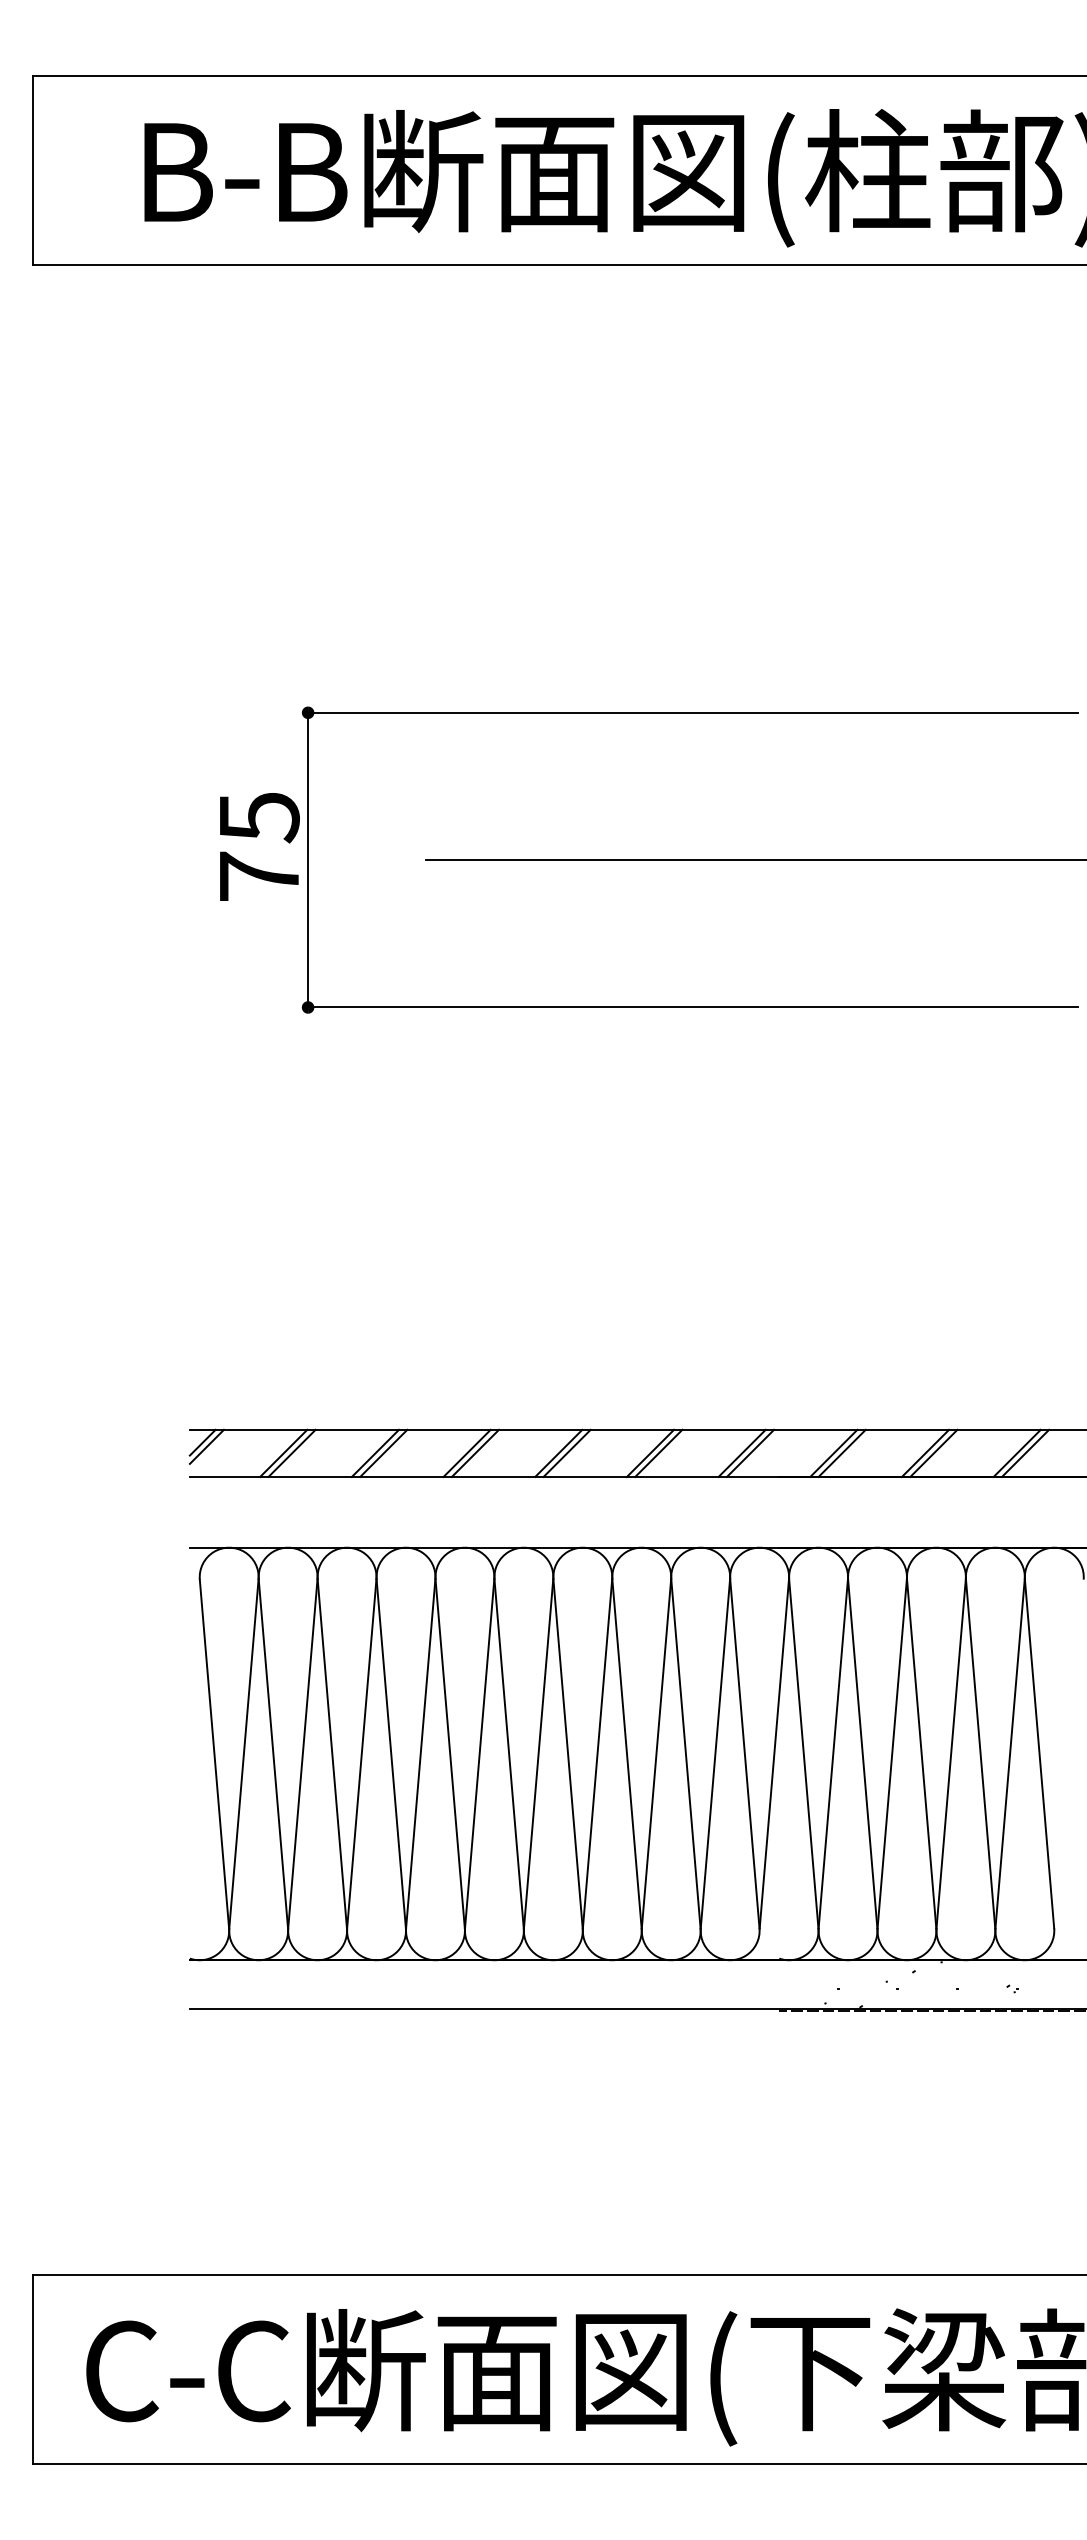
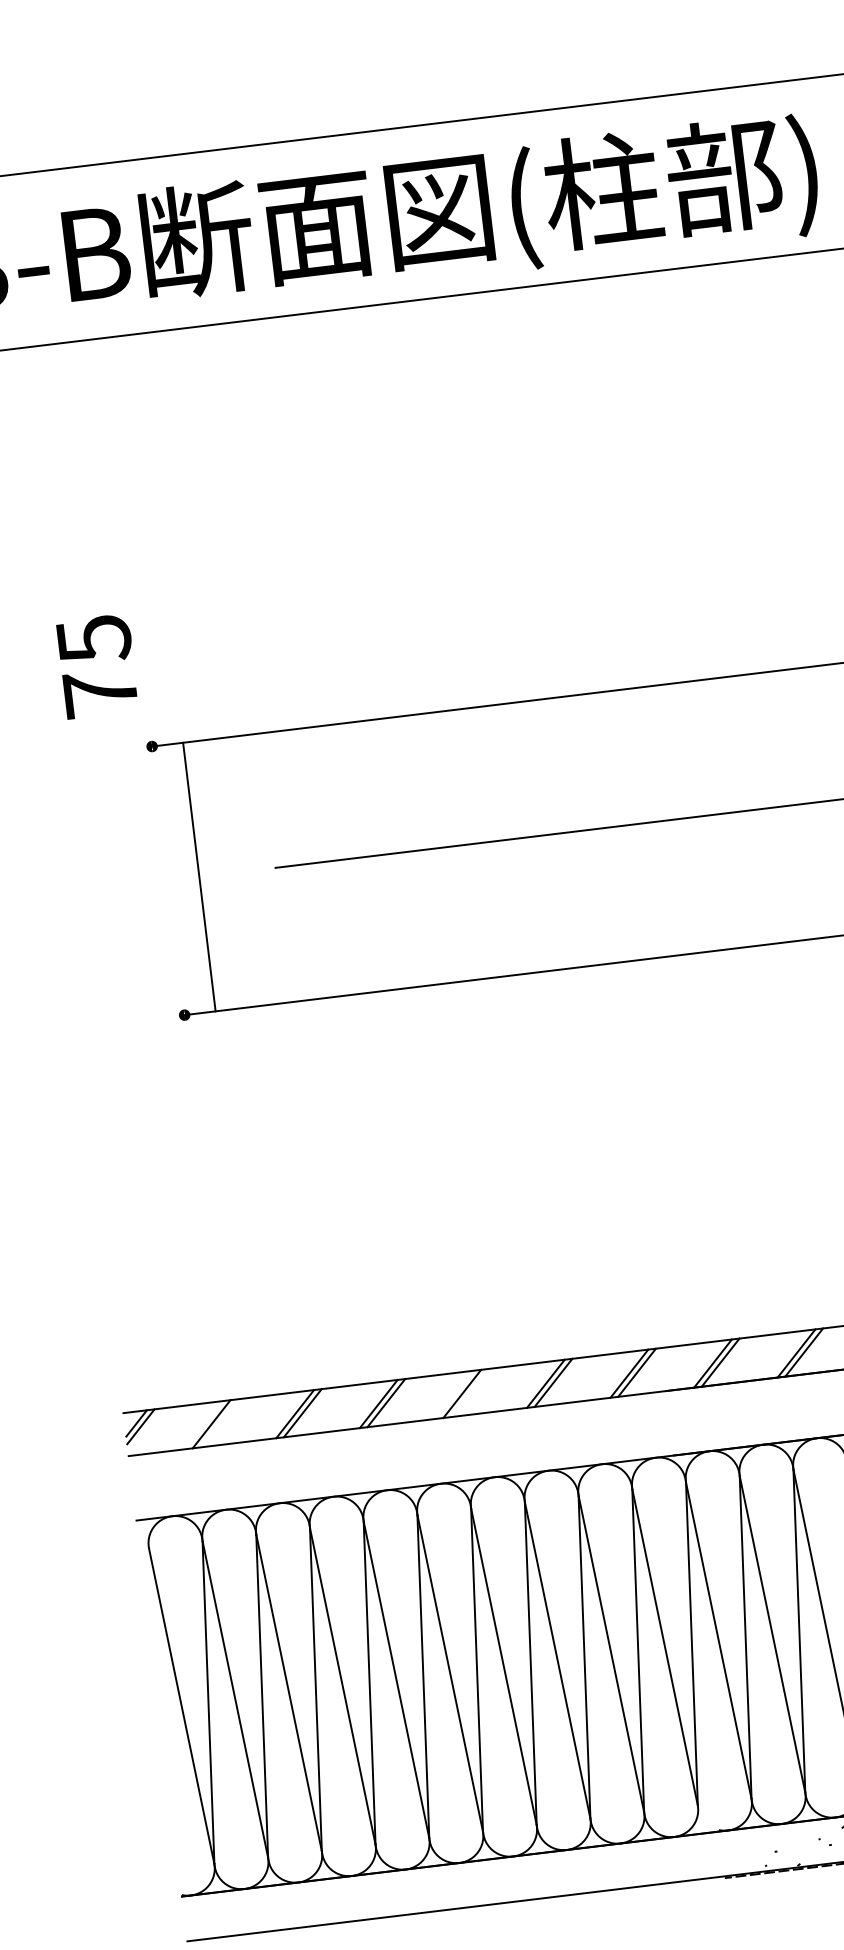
text: (259, 846) -> (97, 665), moved
line: (308, 859) -> (199, 876), moved
line: (291, 1452) -> (218, 1422), removed
line: (566, 1452) -> (469, 1392), removed

